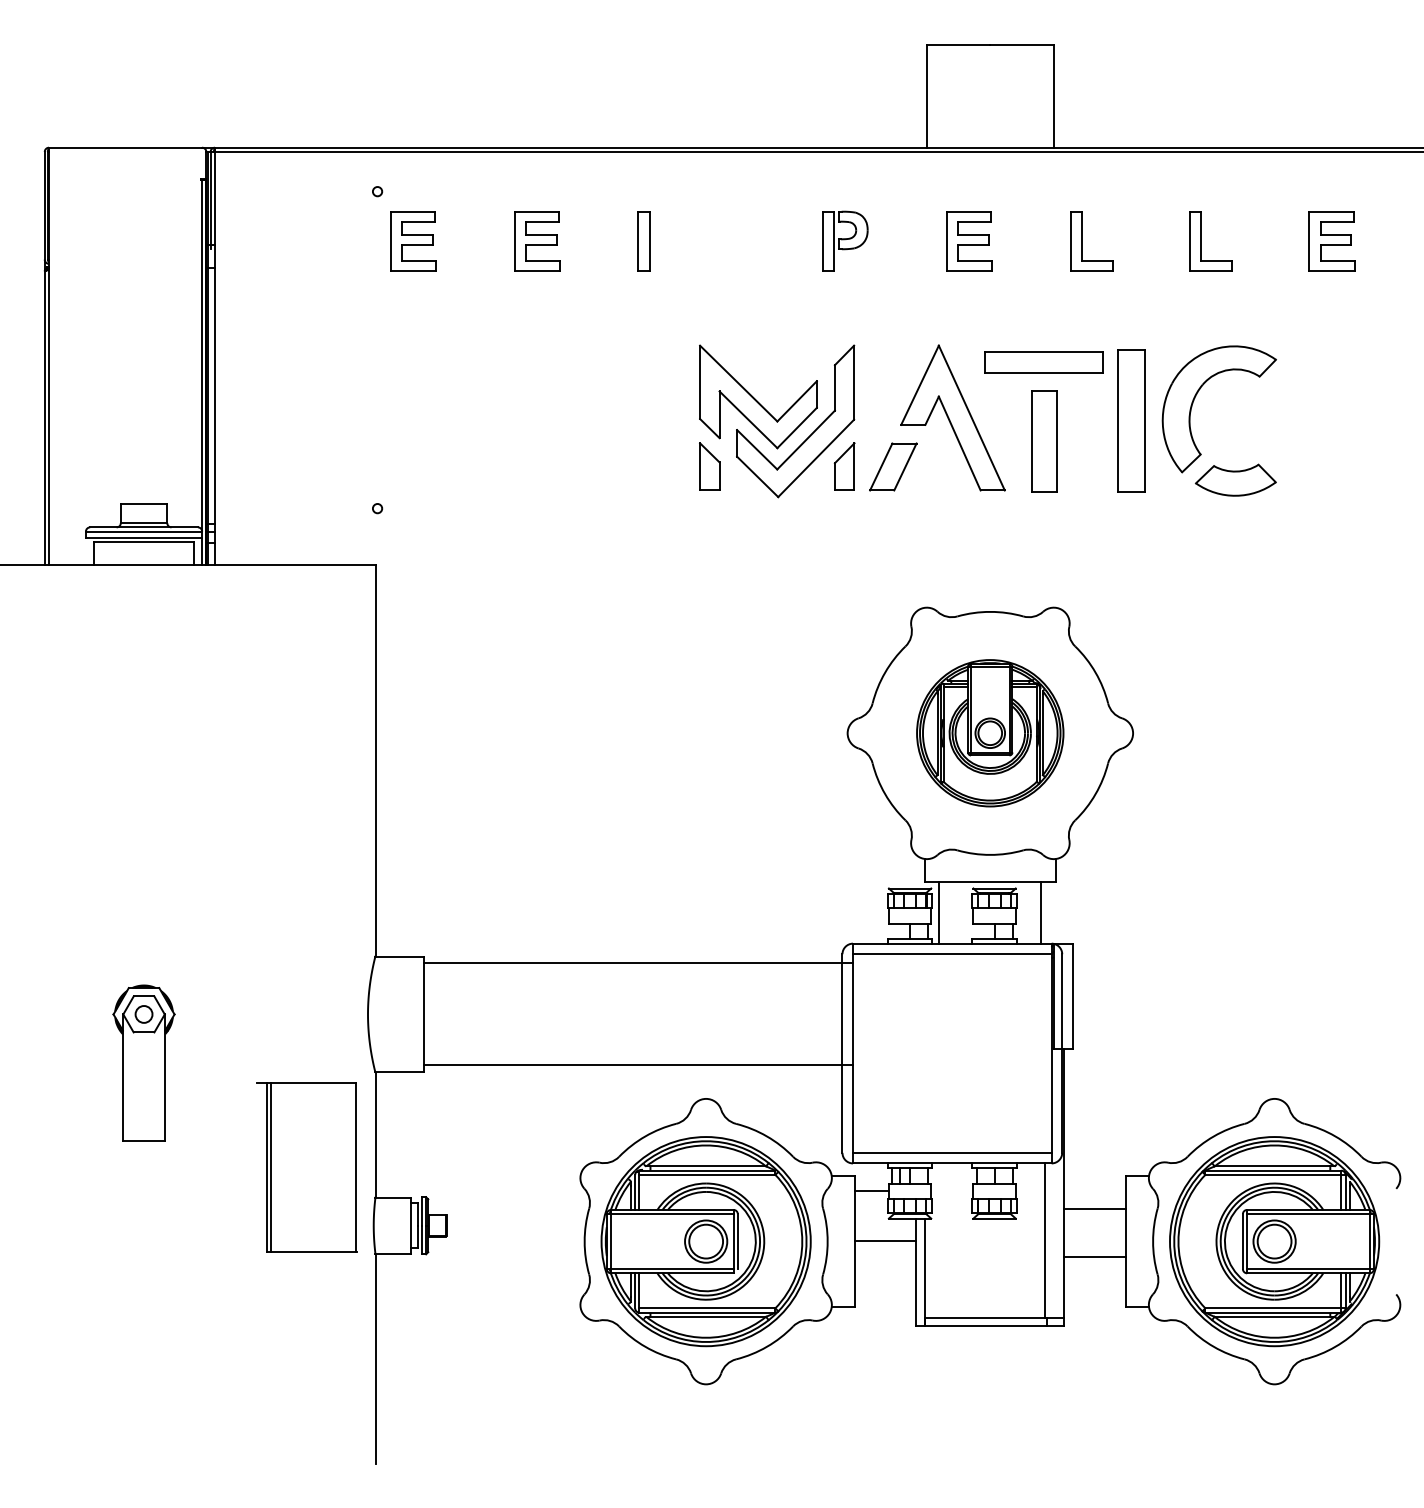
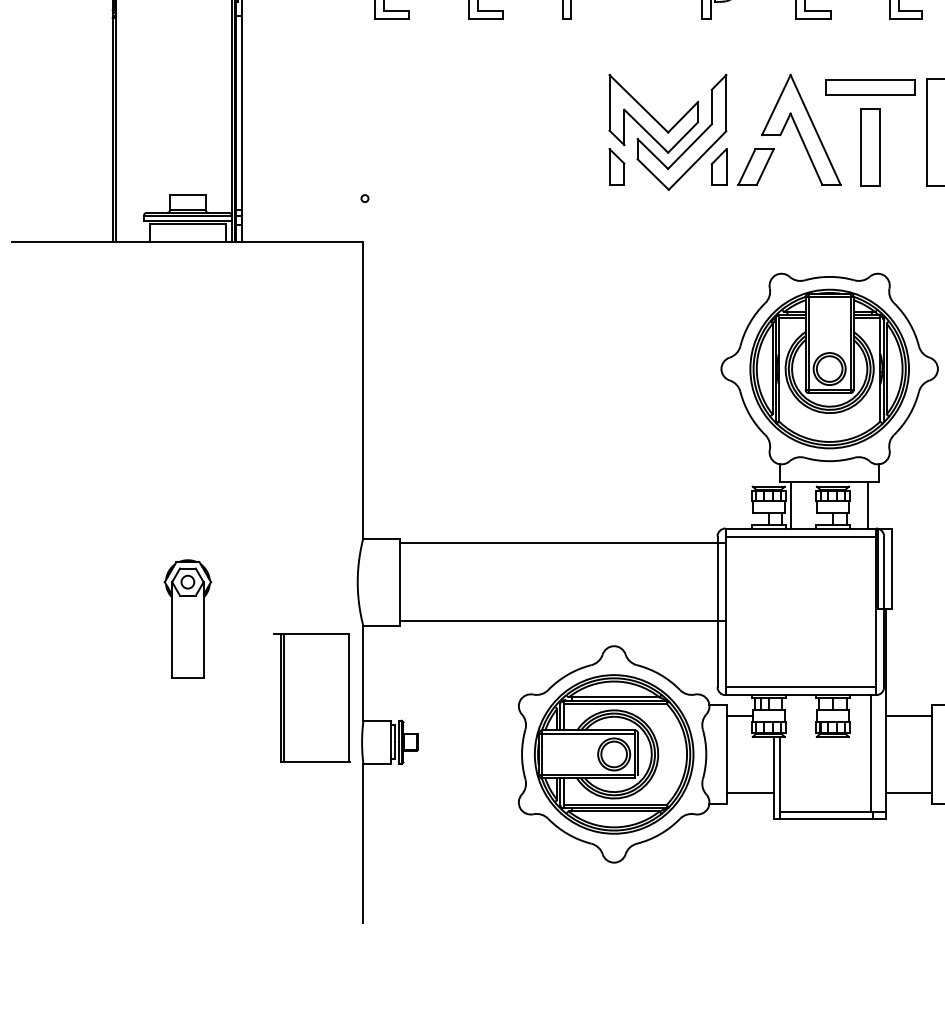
part: (989, 732) -> (829, 368), size x1.43
line: (1094, 1208) -> (908, 793), moved
line: (885, 1240) -> (750, 793), moved
line: (1094, 1256) -> (908, 715), moved

